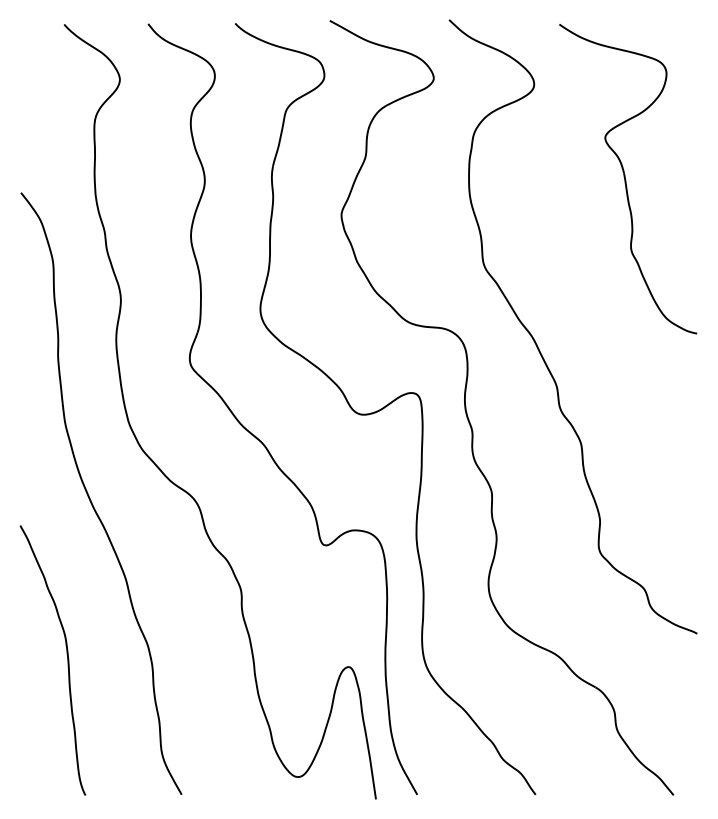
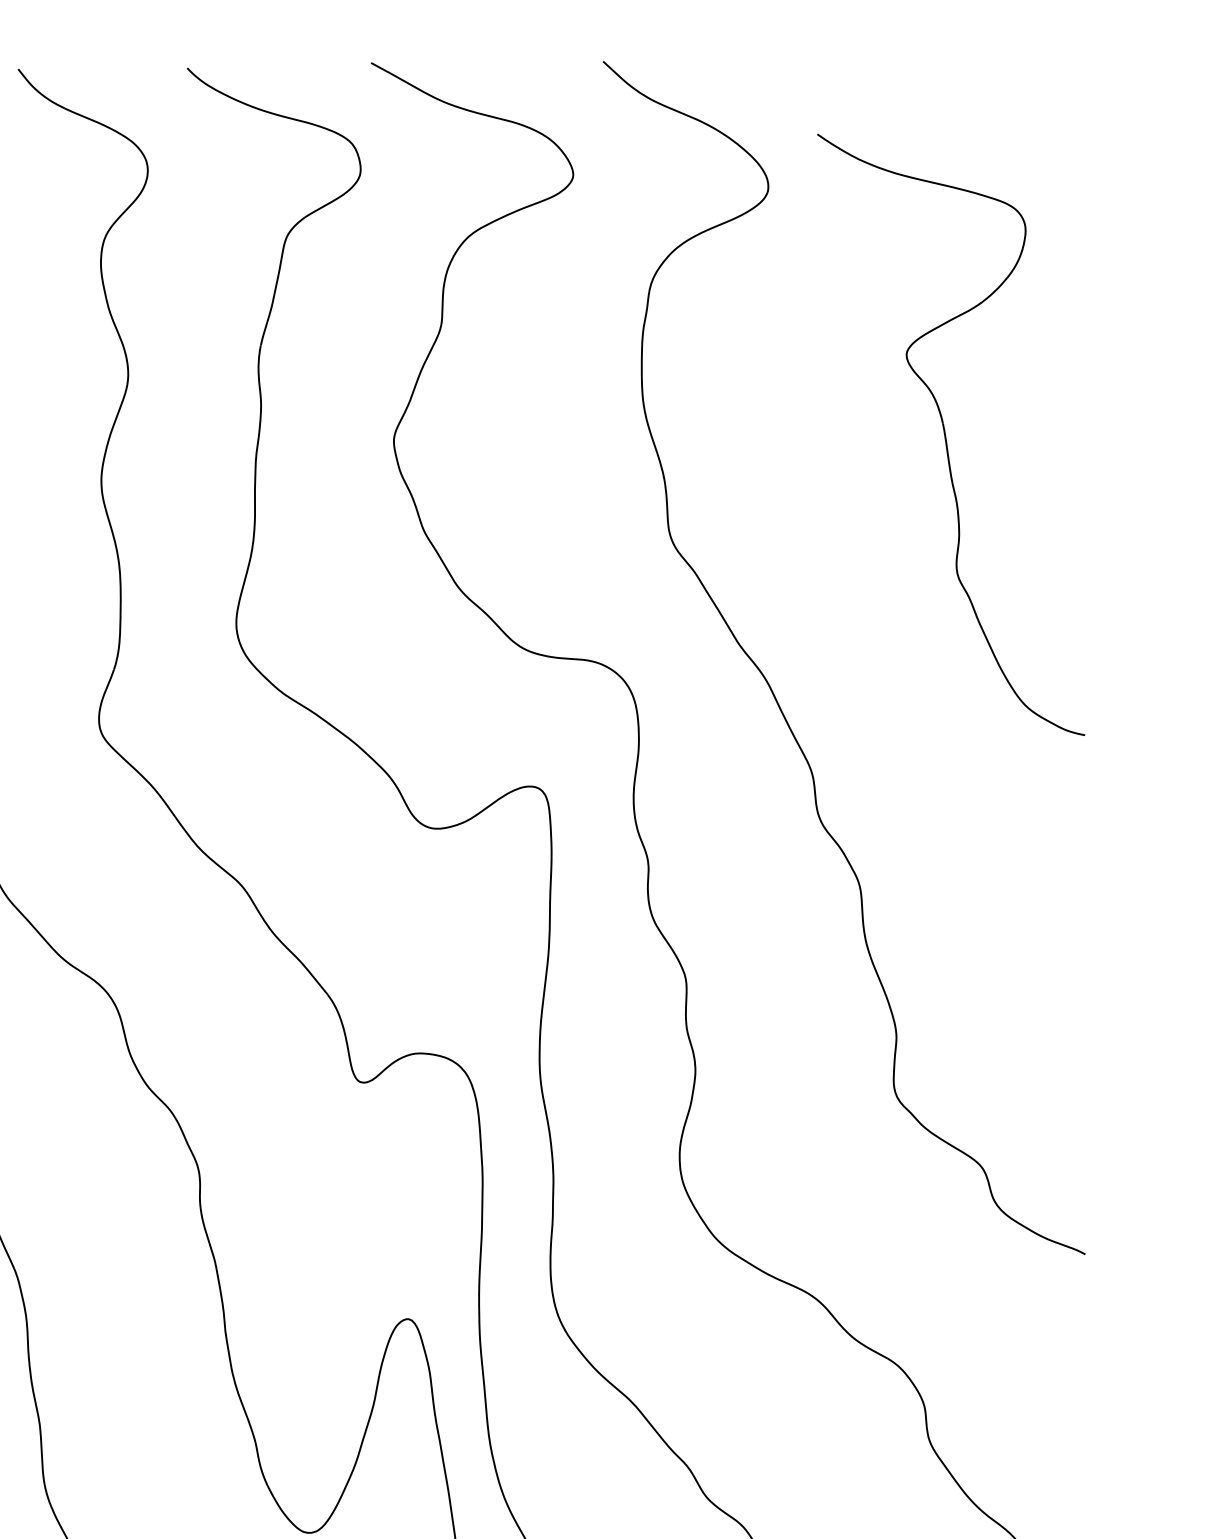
part: (628, 179) -> (951, 435), moved

